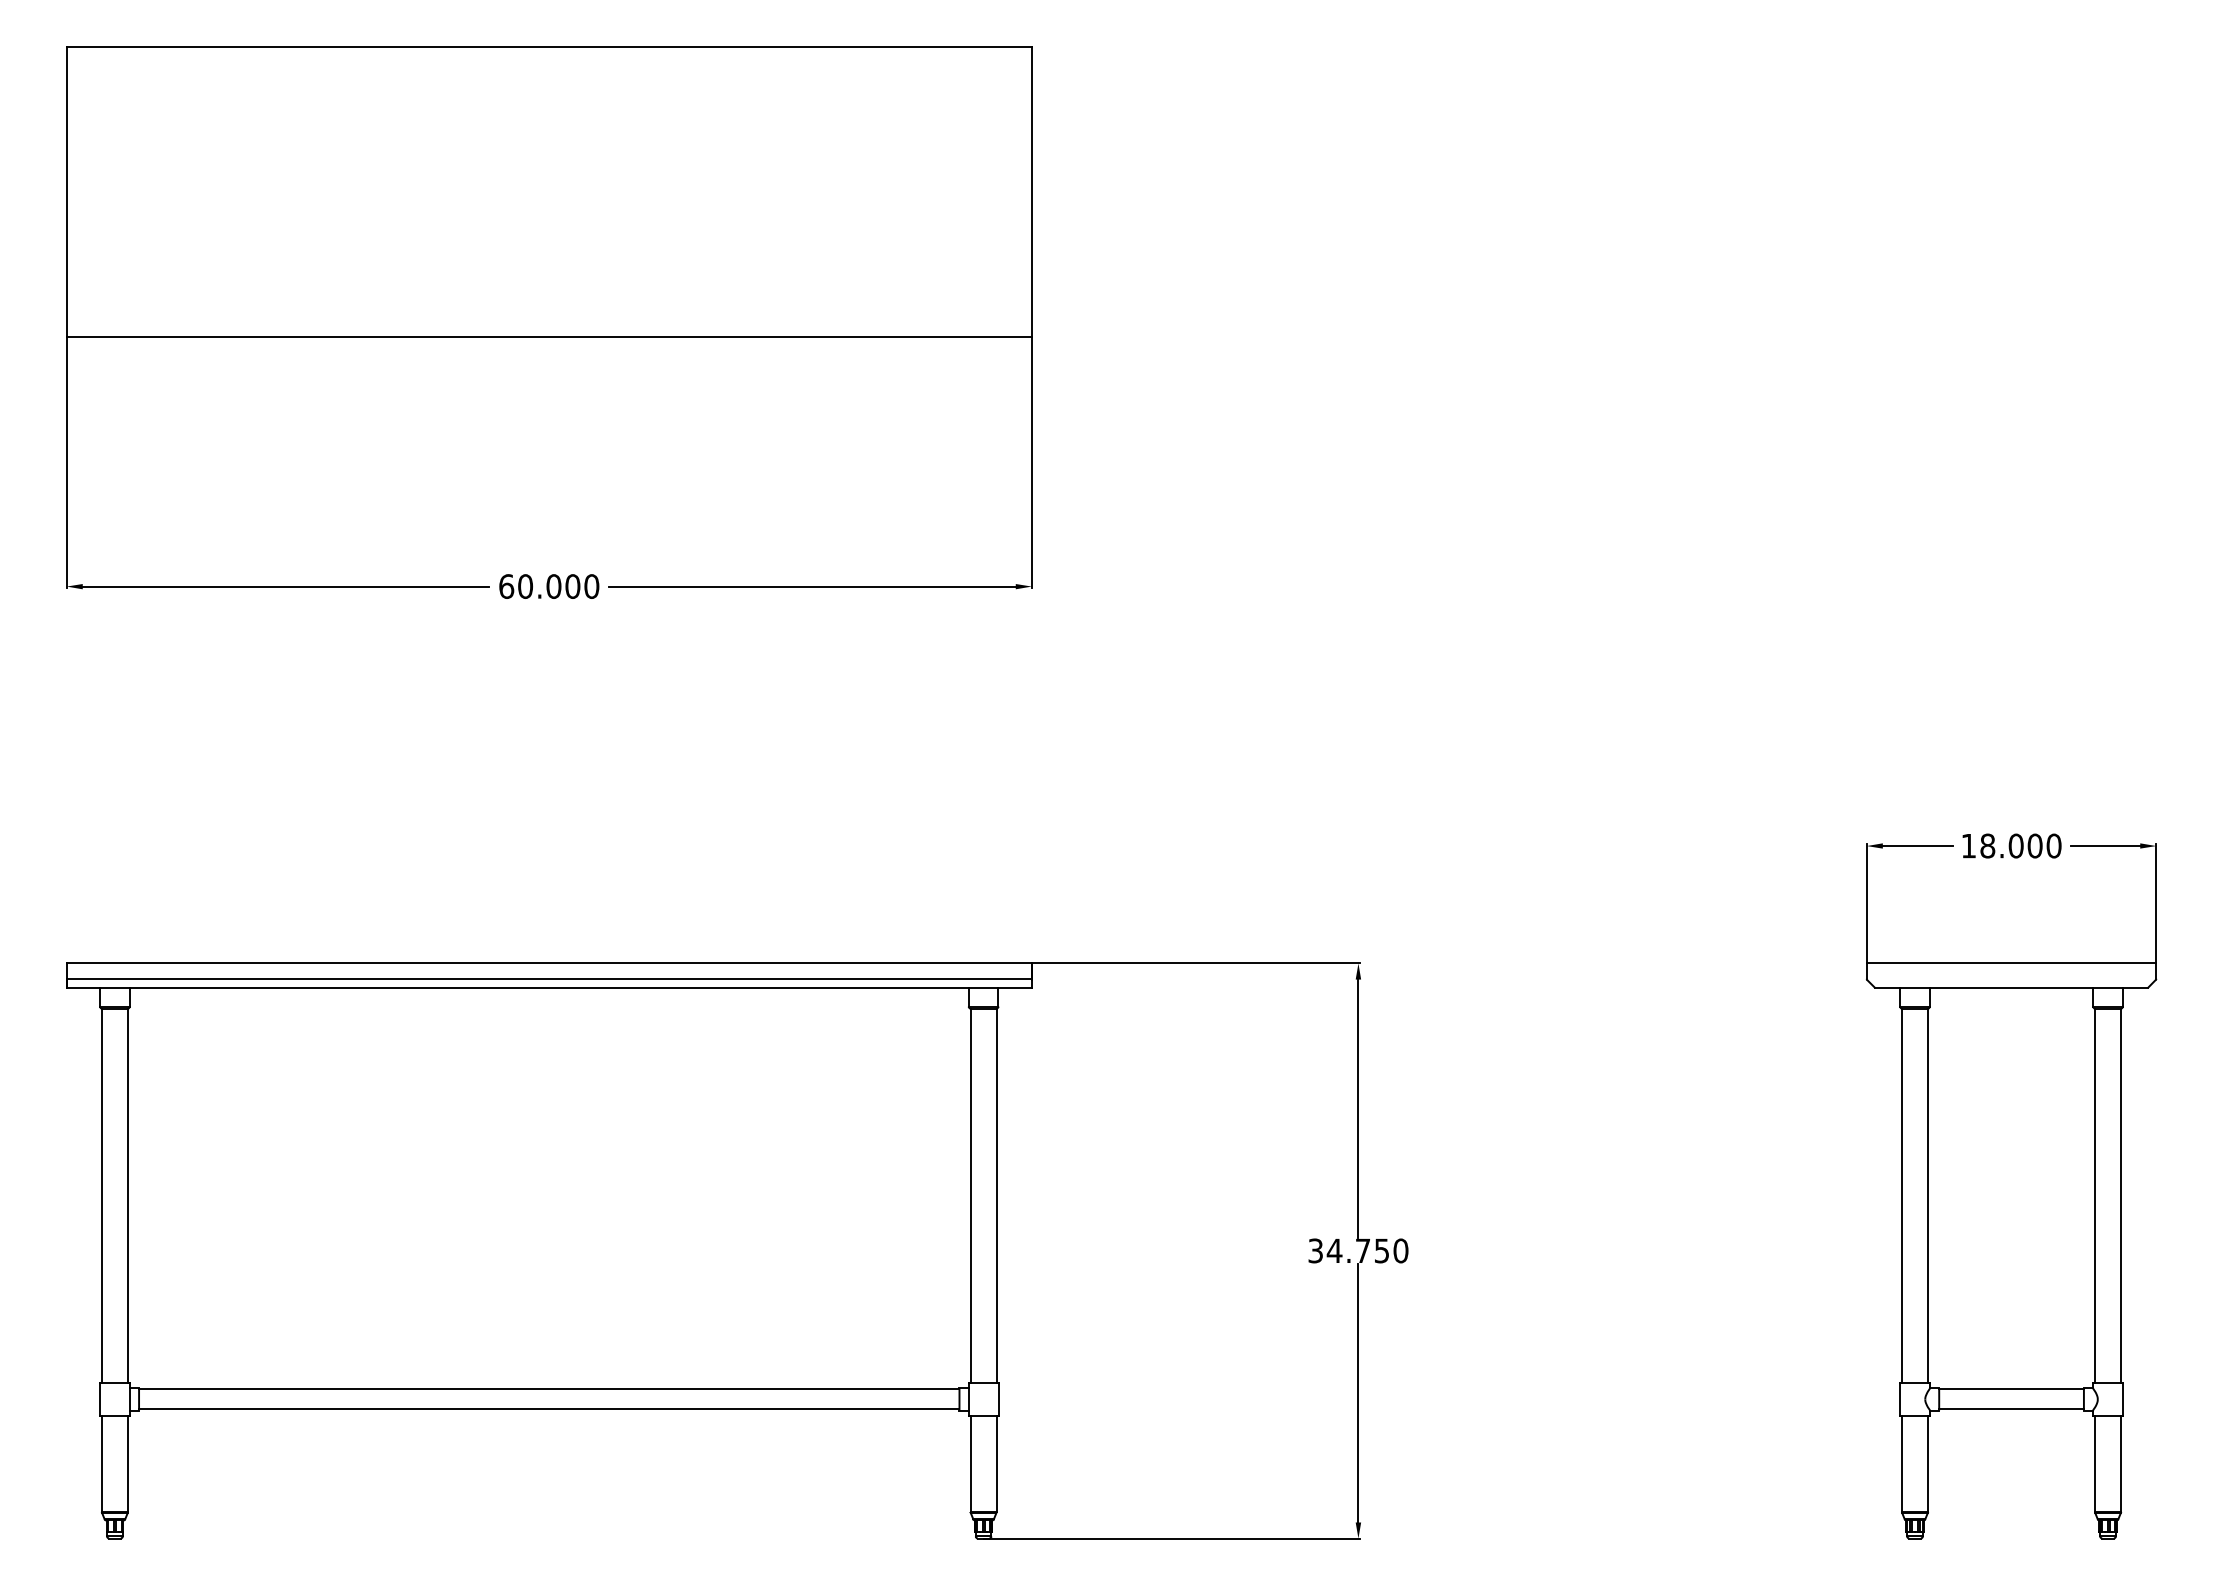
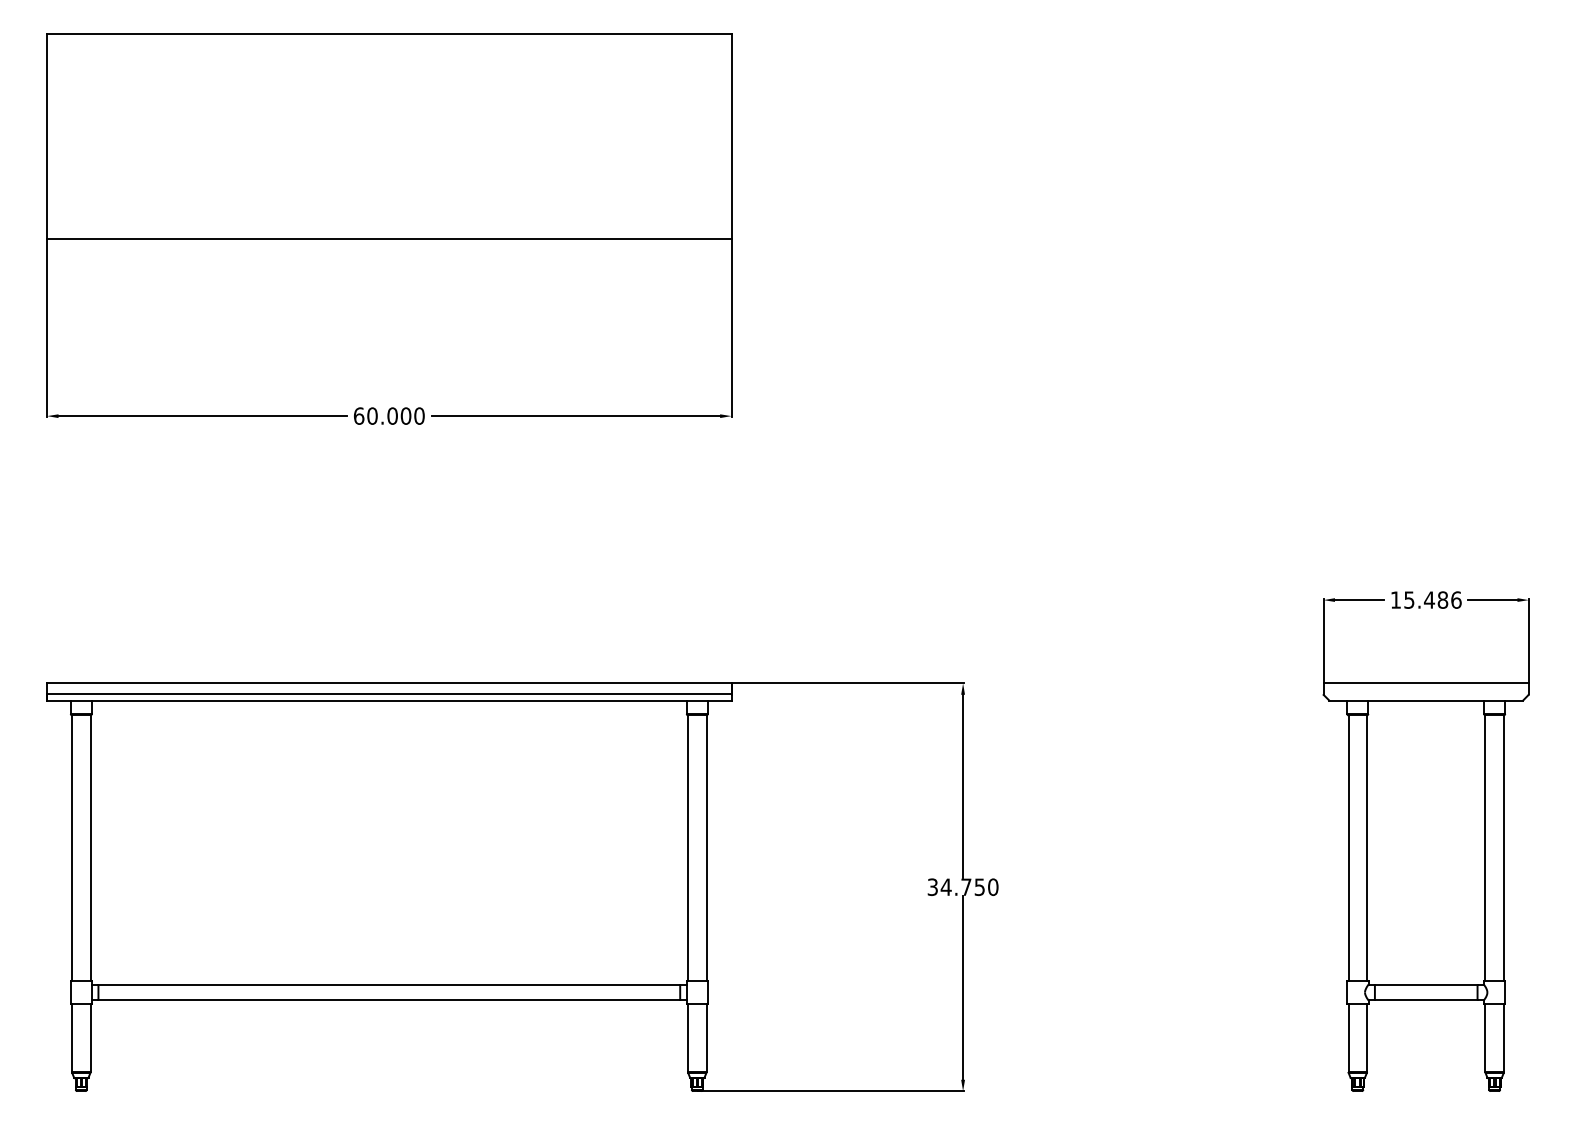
text: (2020, 845) -> (1432, 599), 18.000 -> 15.486

